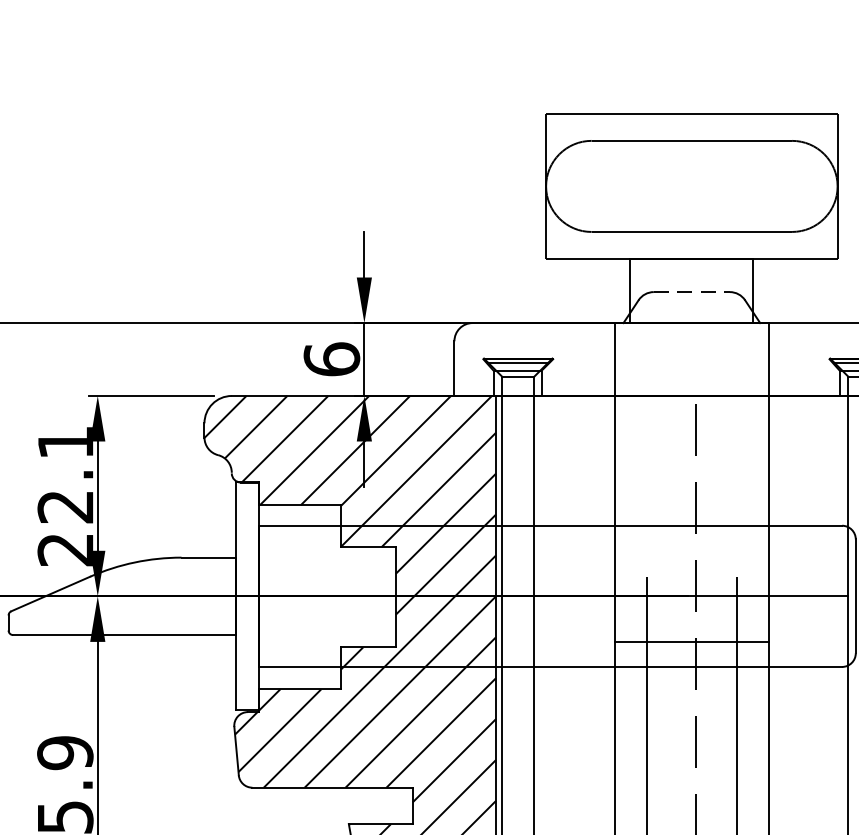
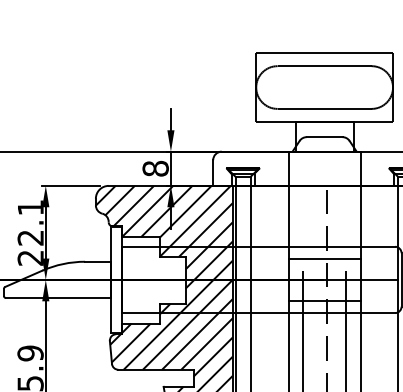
line: (691, 292) -> (324, 137), dashed -> solid
text: (331, 358) -> (155, 168), 6 -> 8
line: (691, 550) -> (324, 258), added

